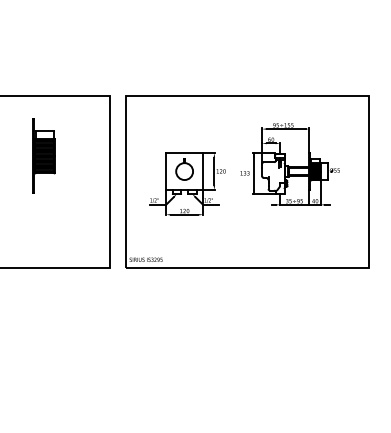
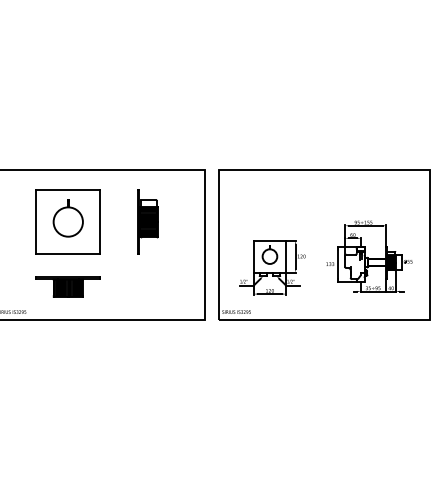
part: (290, 164) -> (369, 256), moved
part: (187, 184) -> (272, 267), moved

